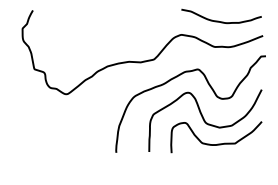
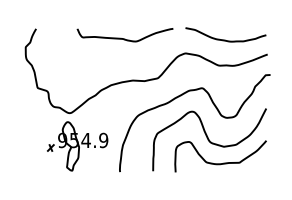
curve: (120, 20) -> (124, 38), added
part: (74, 127) -> (77, 146), added

